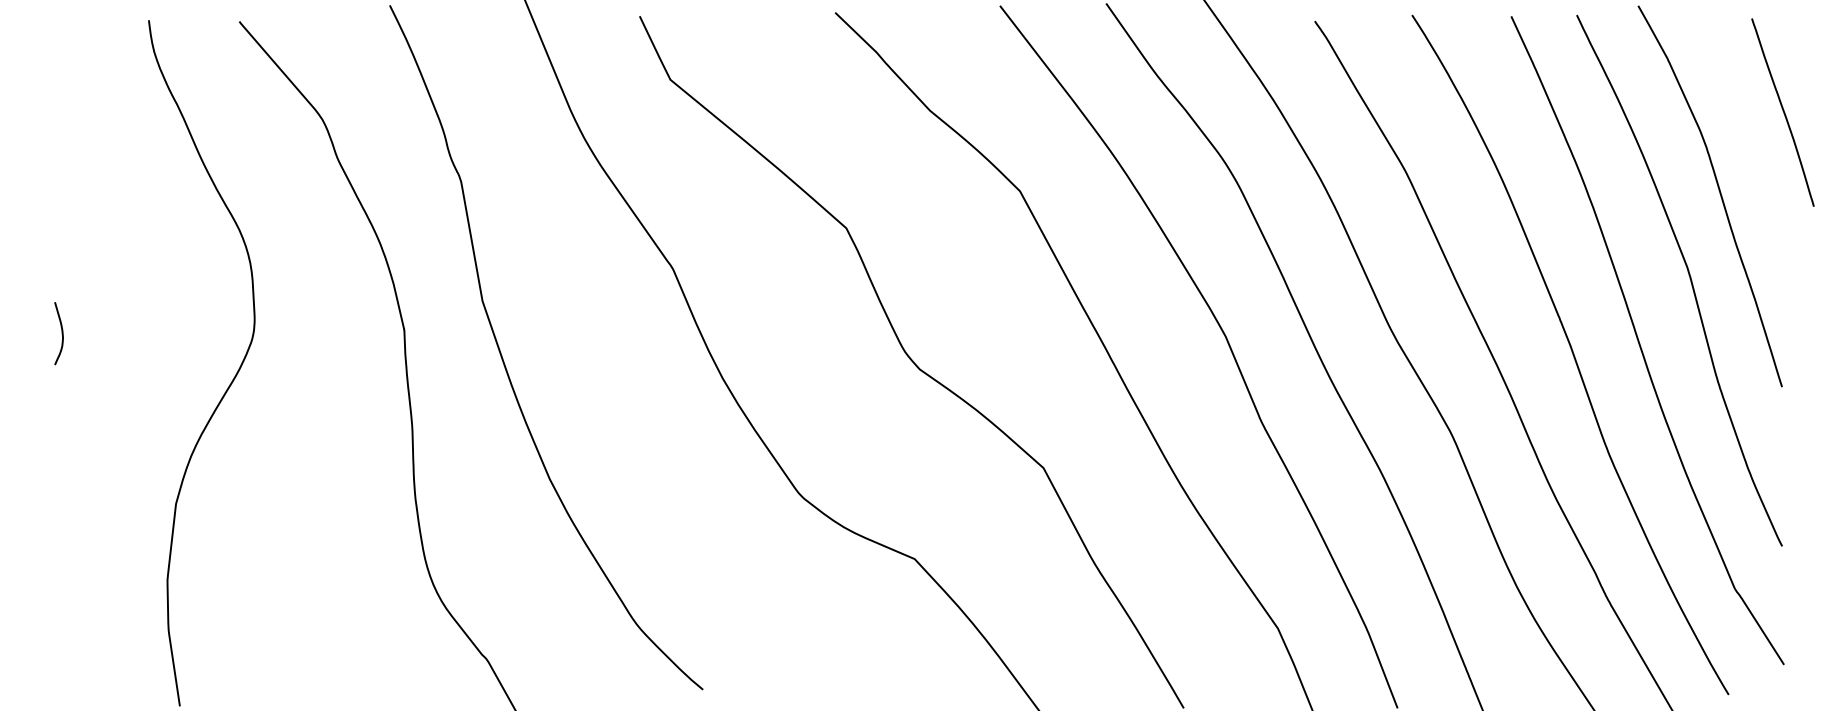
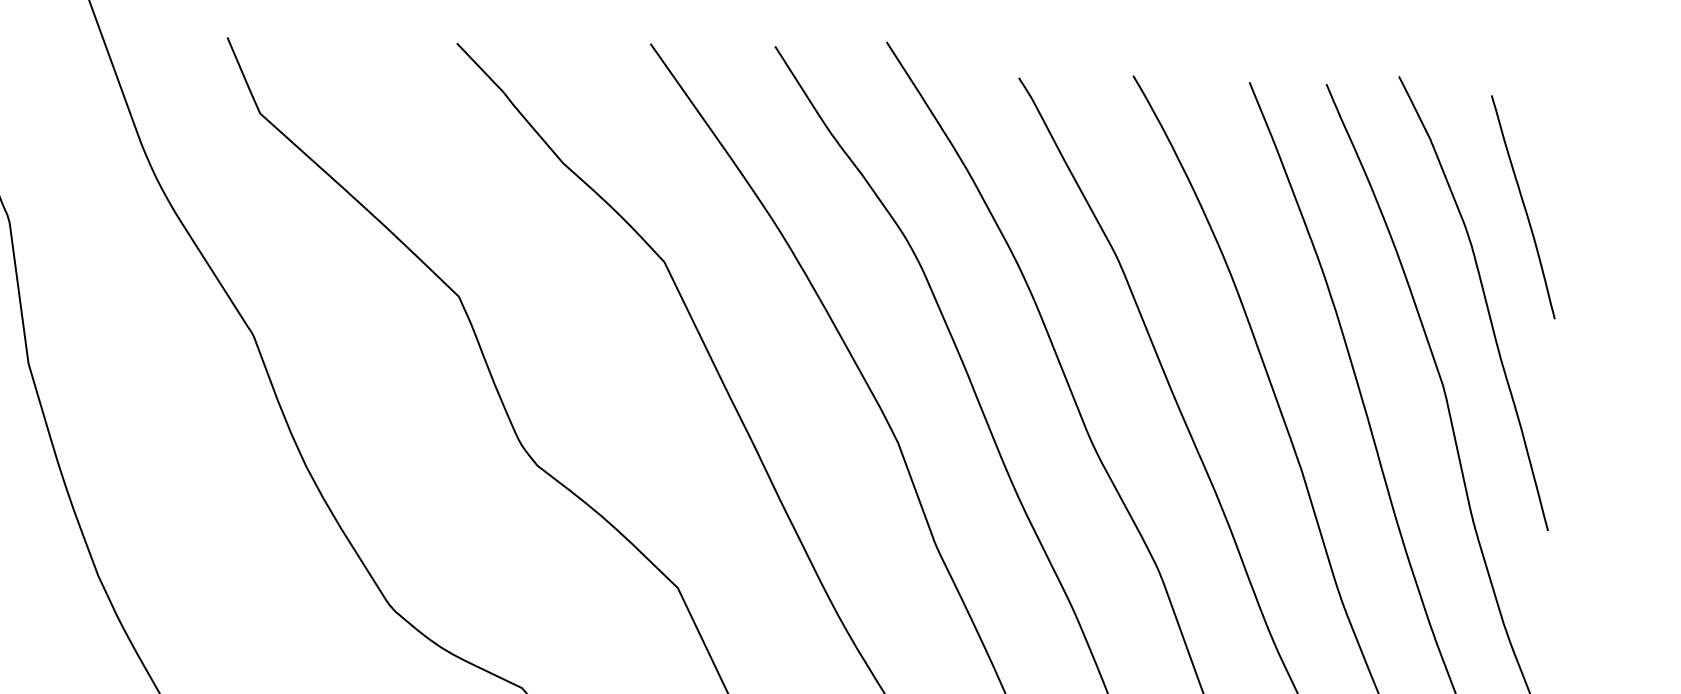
curve: (1782, 111) -> (1522, 205), moved

